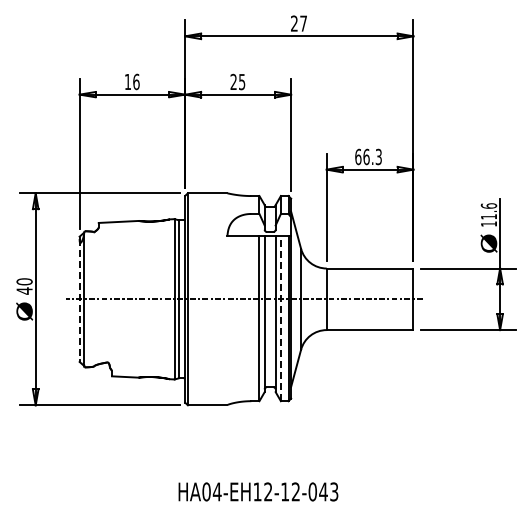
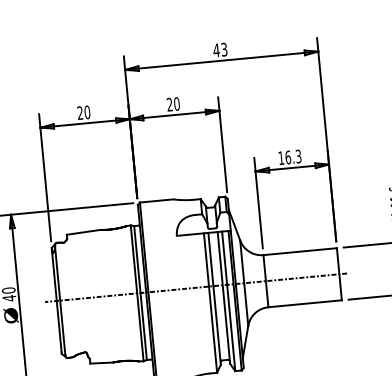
text: (298, 23) -> (219, 49), 27 -> 43
text: (131, 81) -> (83, 112), 16 -> 20
text: (241, 81) -> (176, 103), 25 -> 20
text: (358, 156) -> (281, 157), 66.3 -> 16.3
line: (79, 299) -> (56, 301), dashed -> solid
line: (280, 318) -> (228, 301), dashed -> solid

